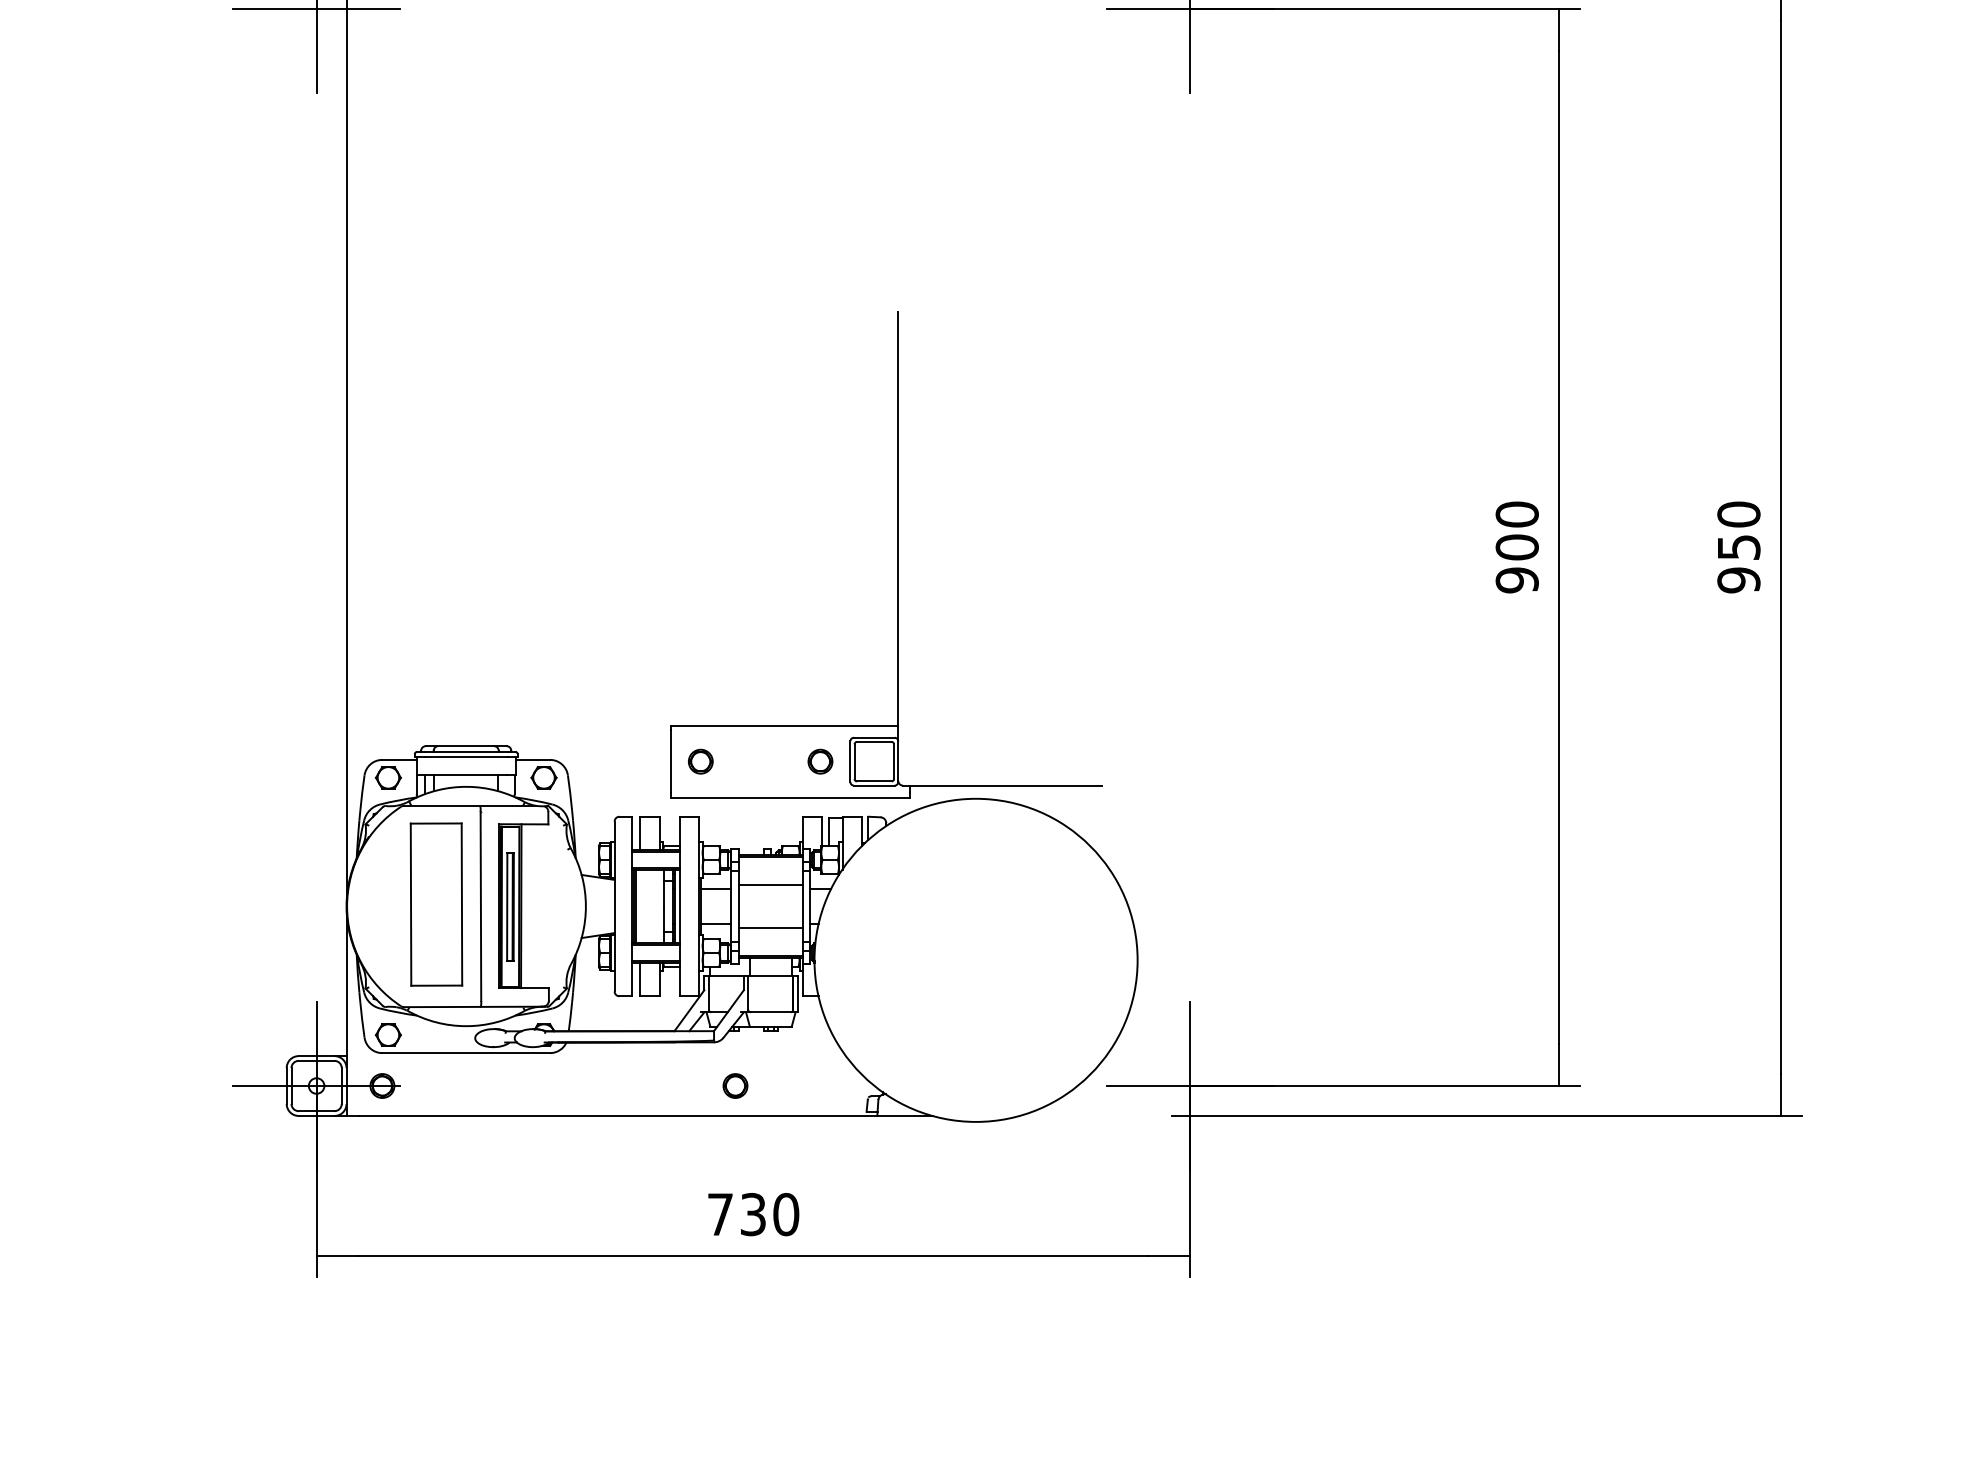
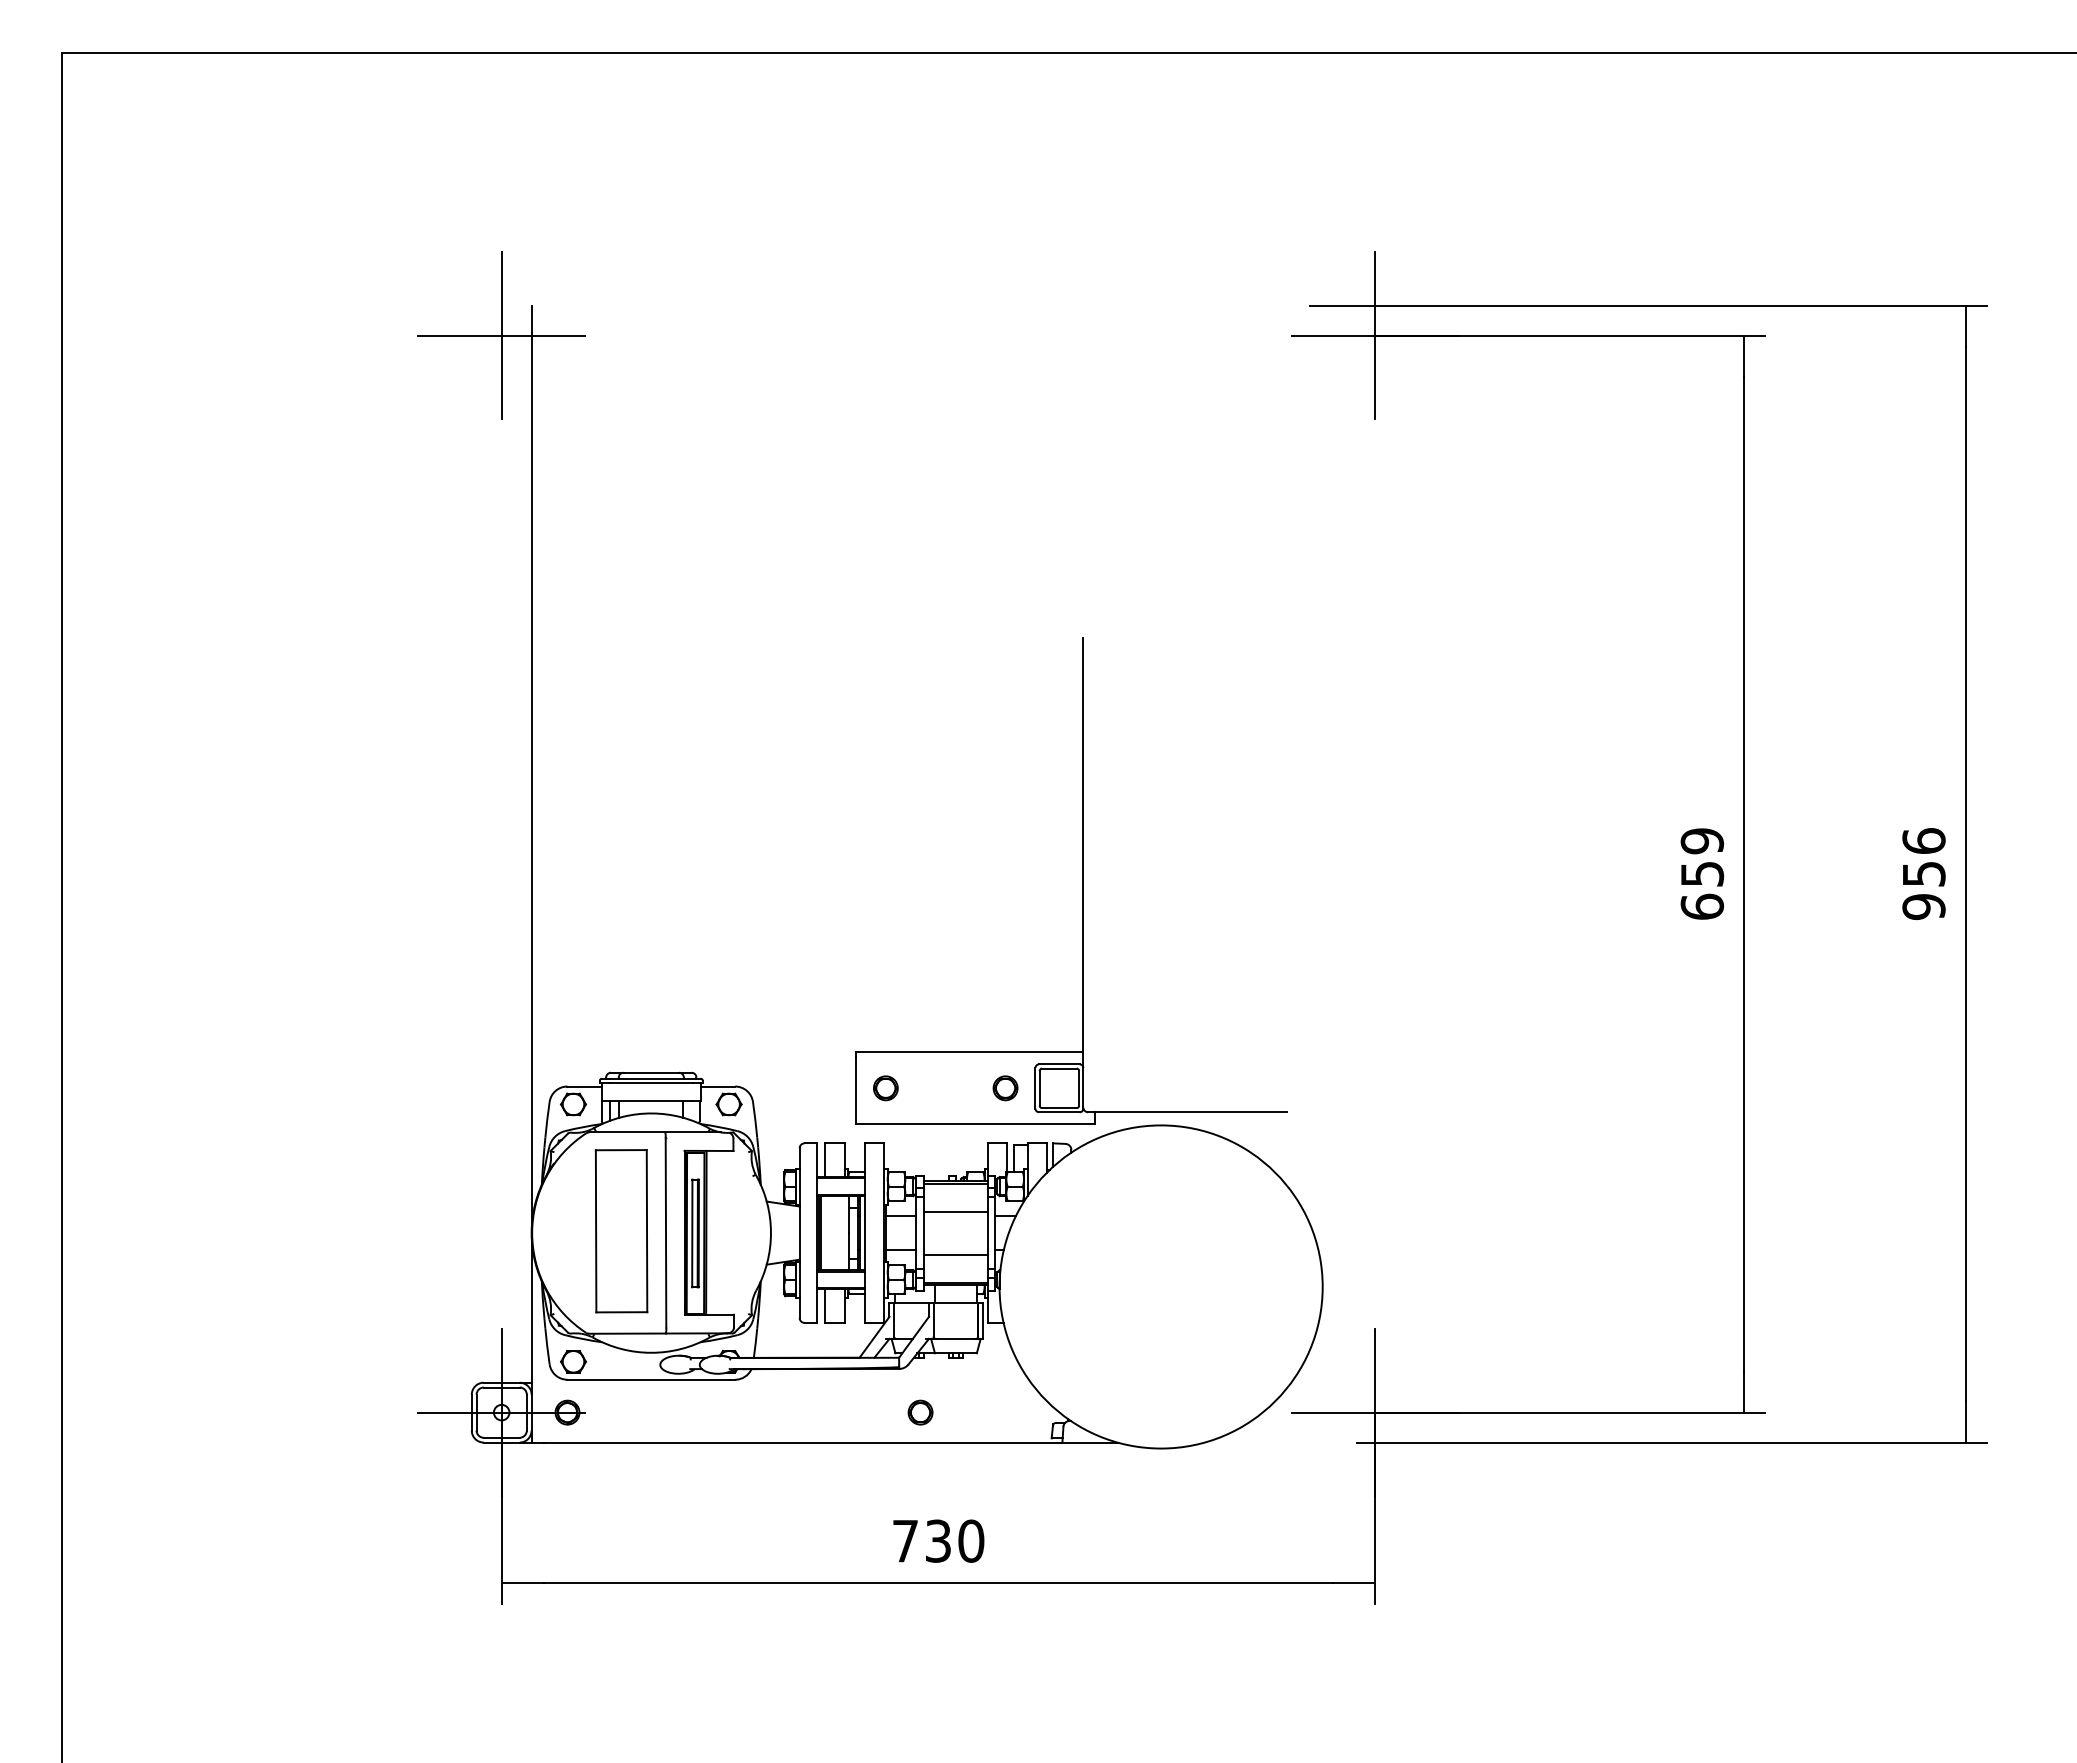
text: (1738, 514) -> (1923, 841), 950 -> 956
text: (1517, 547) -> (1702, 874), 900 -> 659

